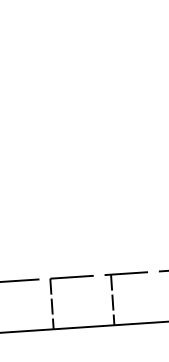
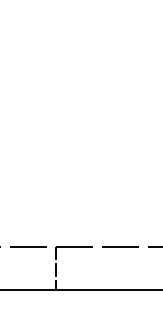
line: (112, 299) -> (107, 267), removed

